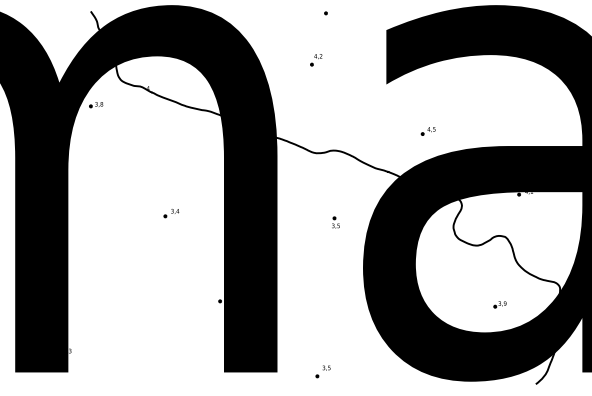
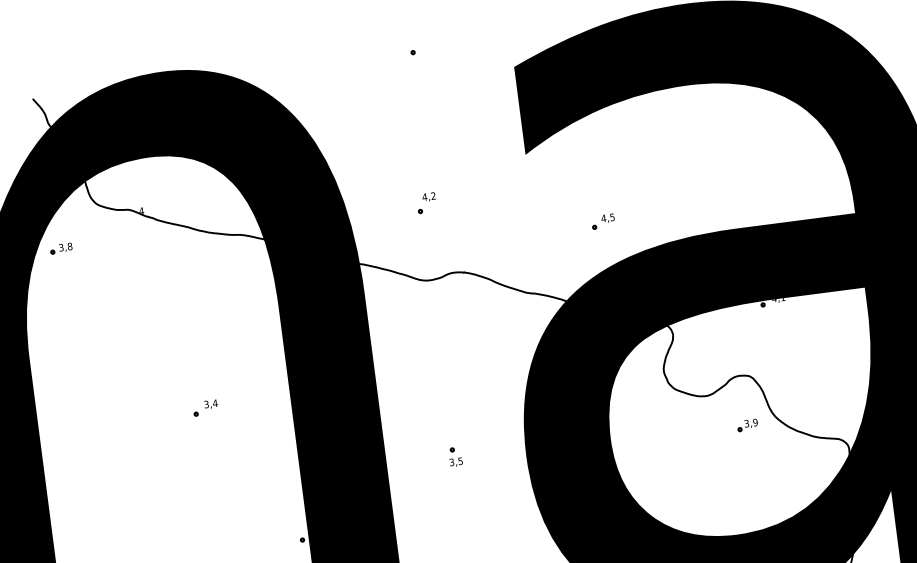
part: (316, 60) -> (426, 203), moved
part: (335, 222) -> (454, 456), moved
part: (499, 304) -> (746, 425), moved

